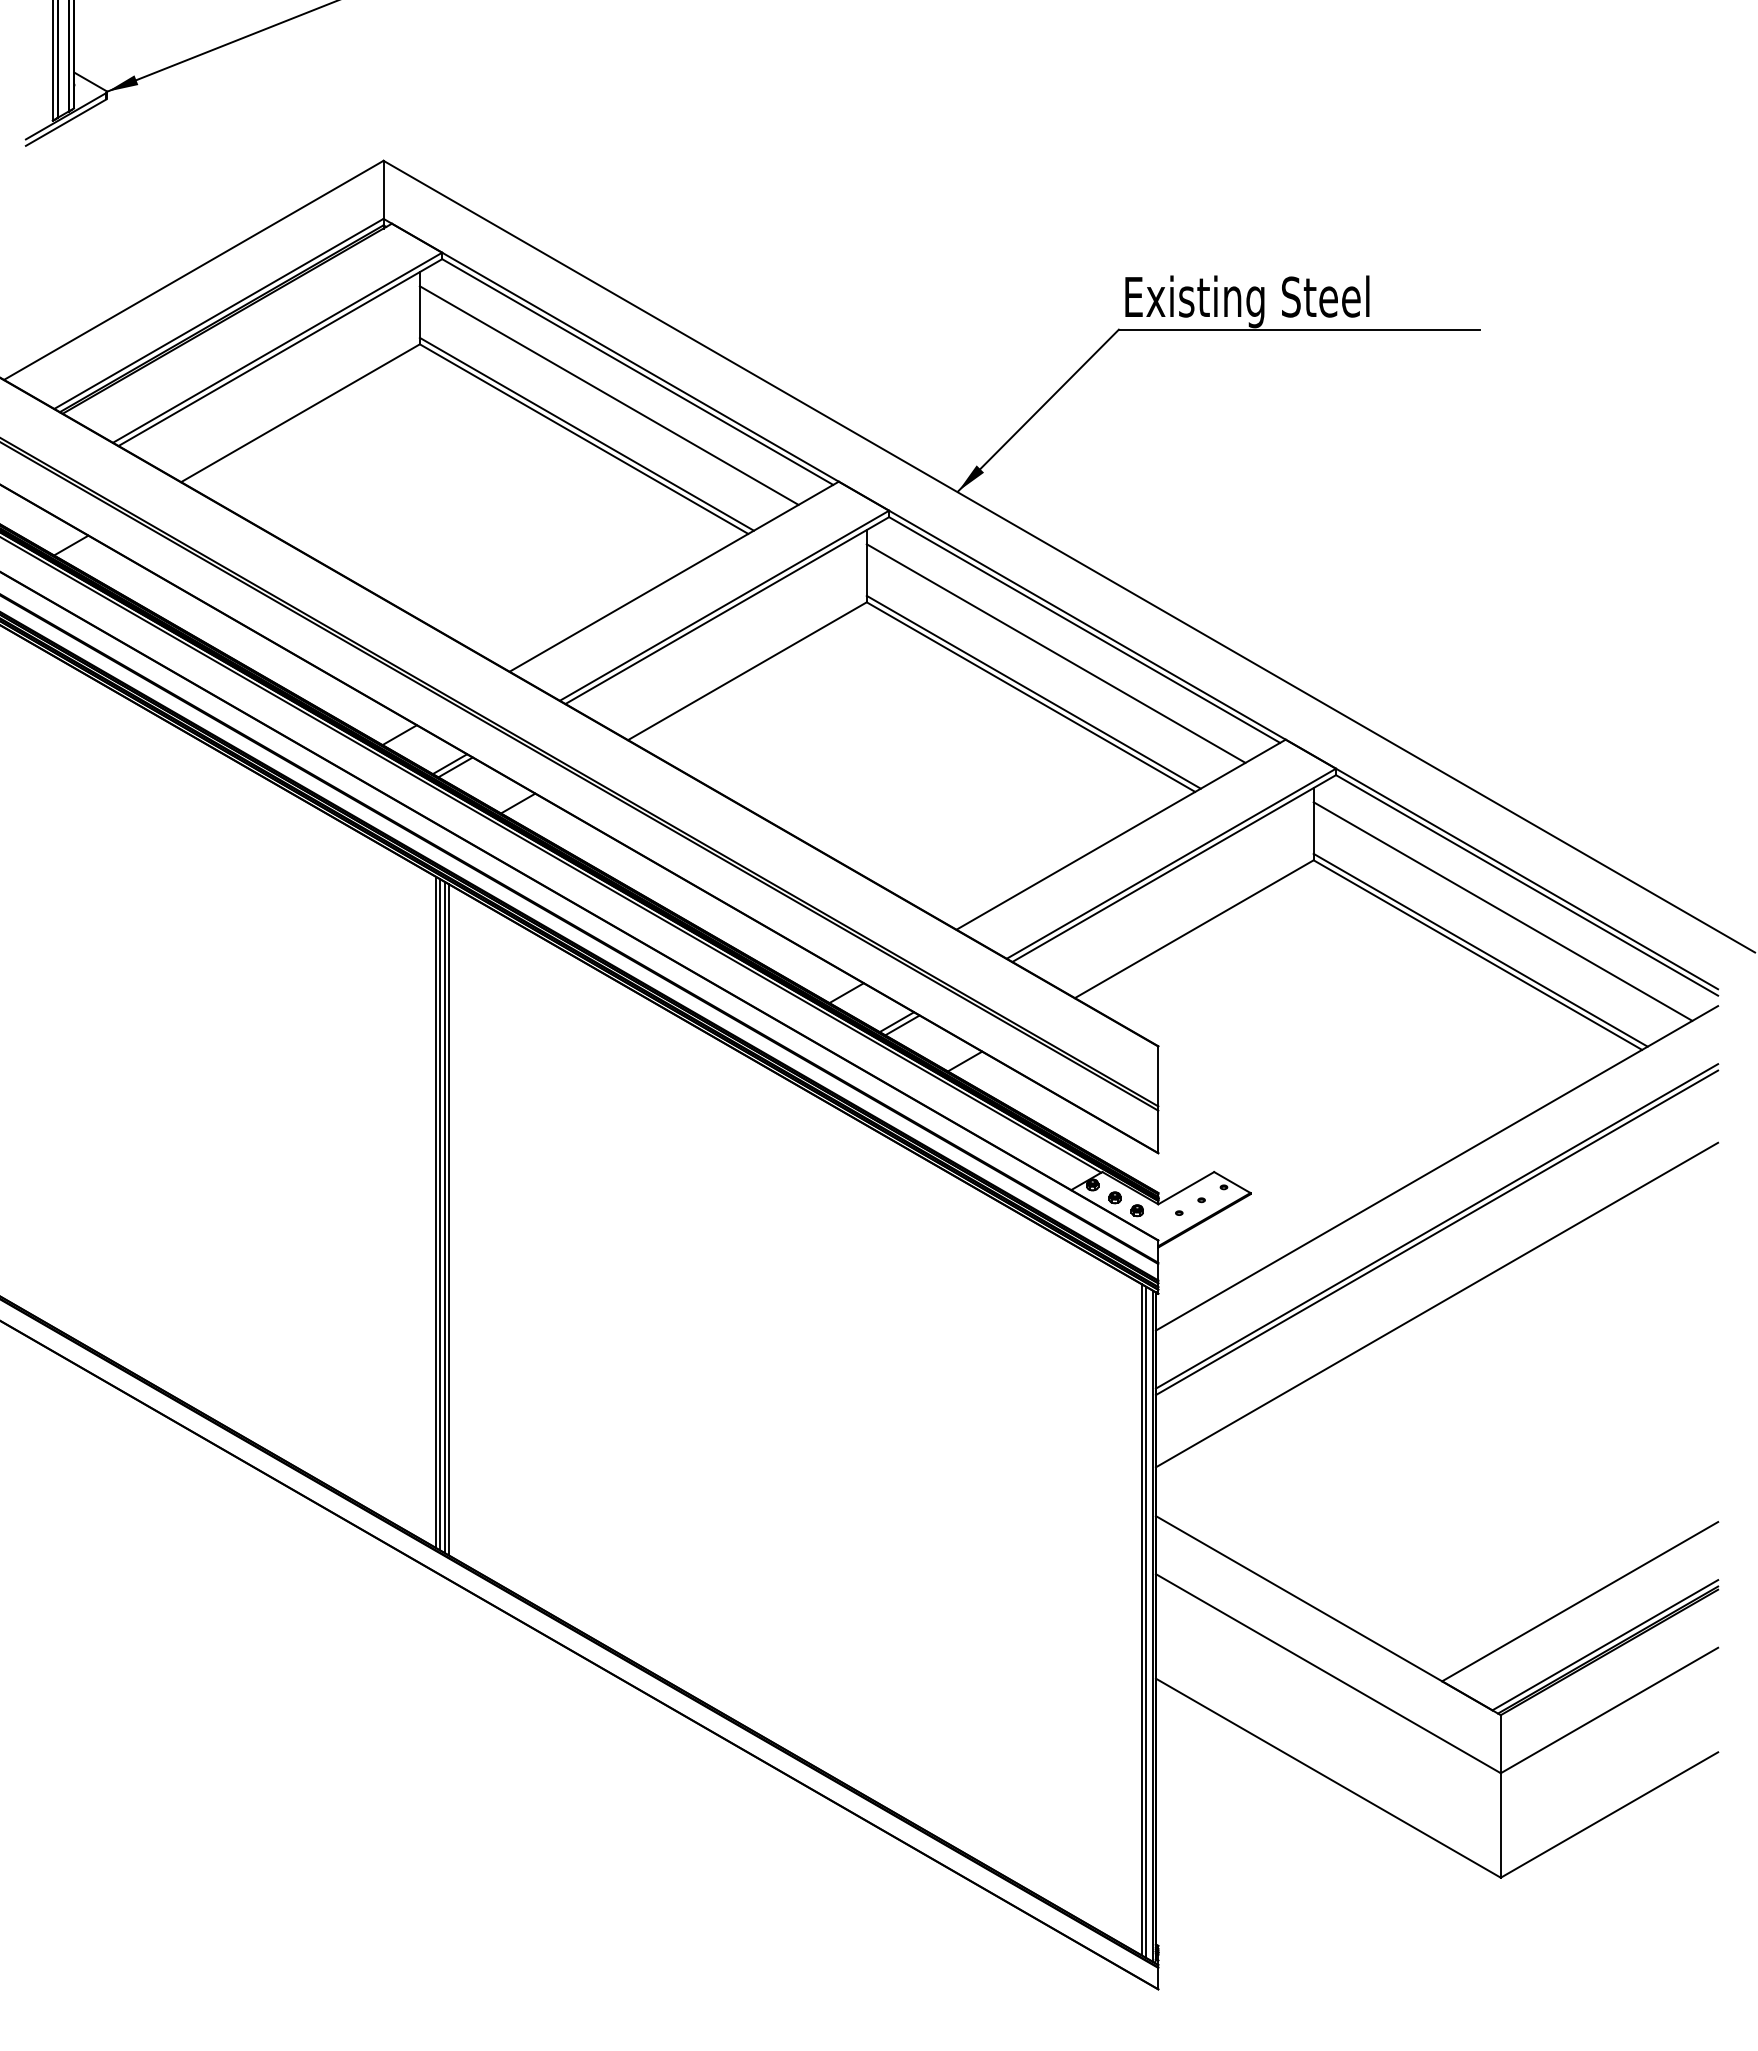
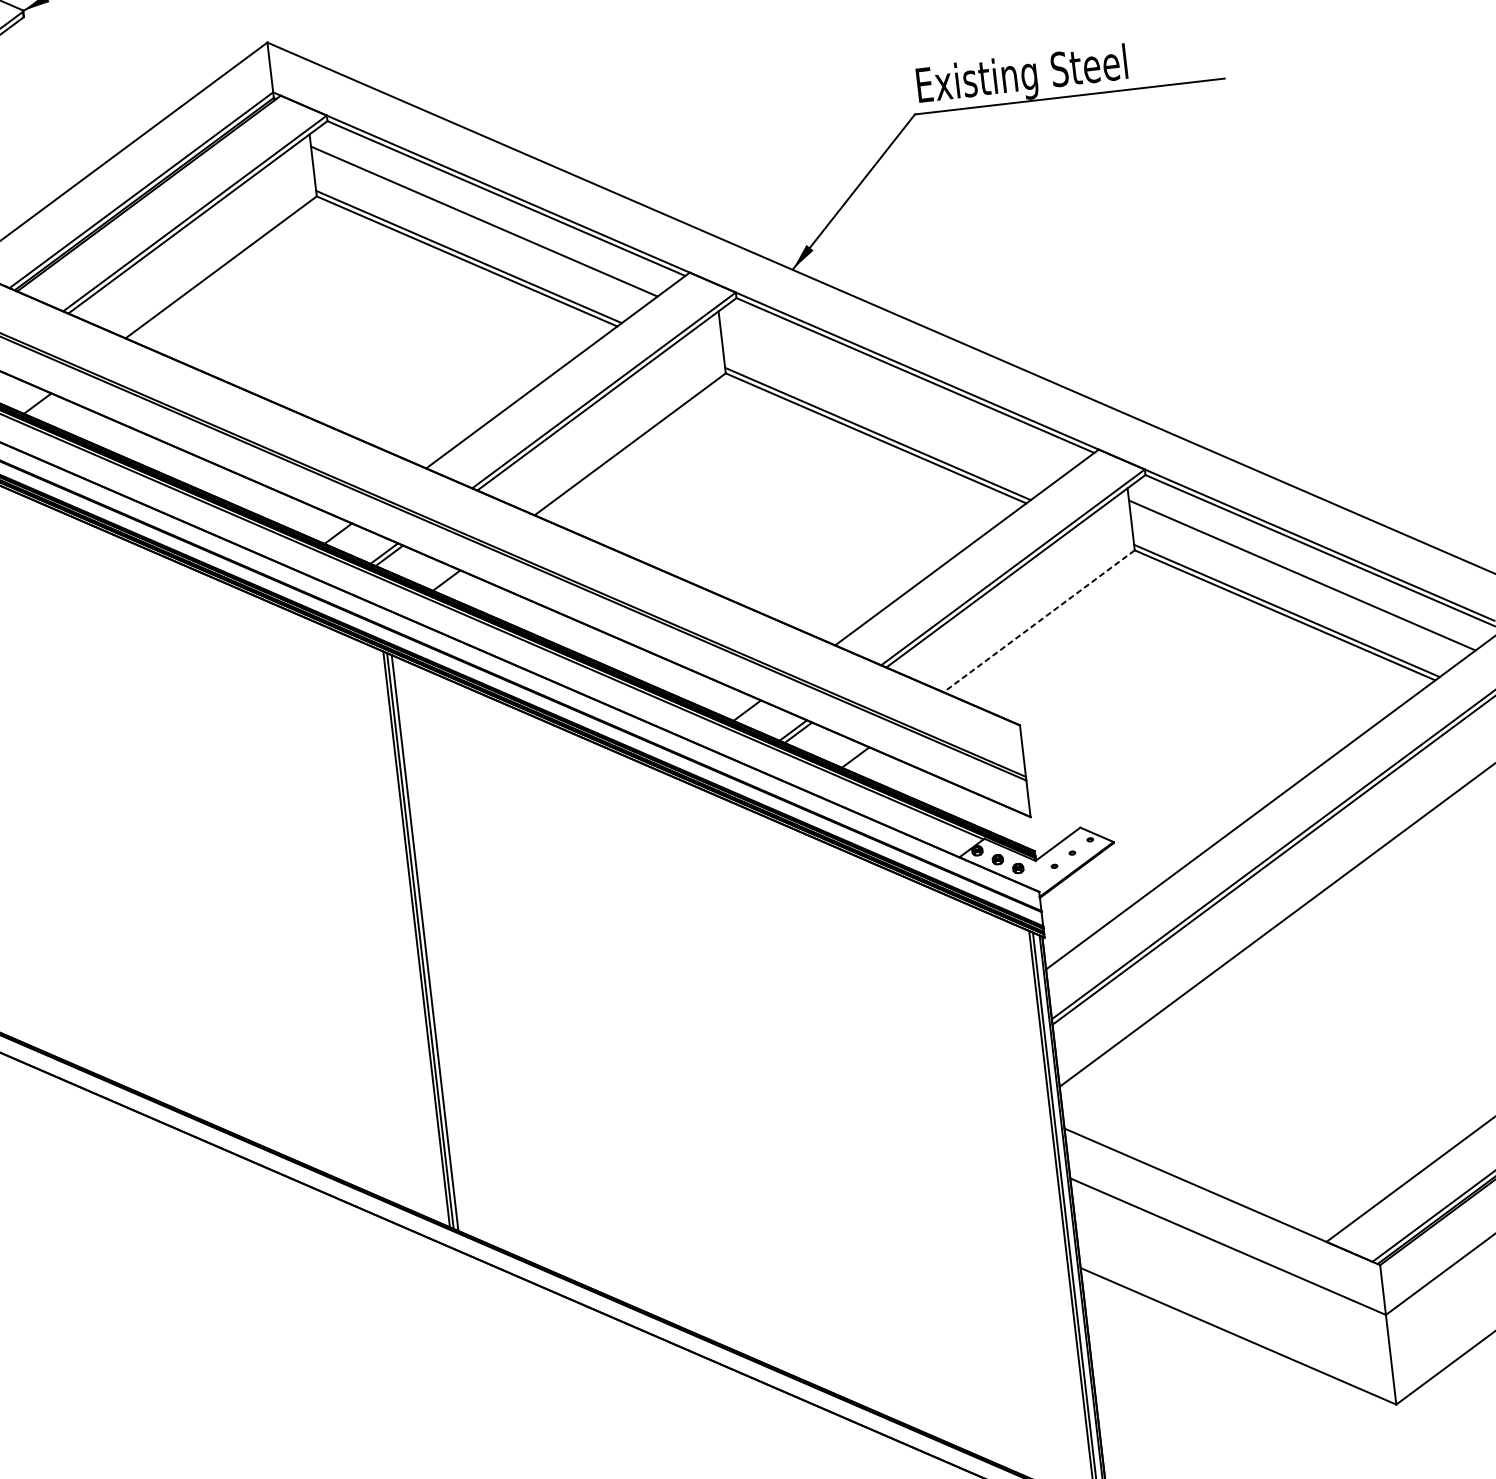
line: (1055, 653) -> (892, 398), removed
line: (1194, 929) -> (1039, 621), solid -> dashed
line: (448, 1219) -> (428, 944), removed

